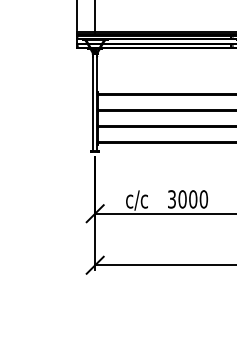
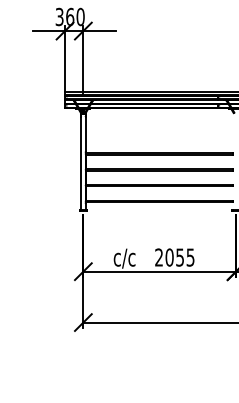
text: (187, 199) -> (174, 257), 3000 -> 2055

